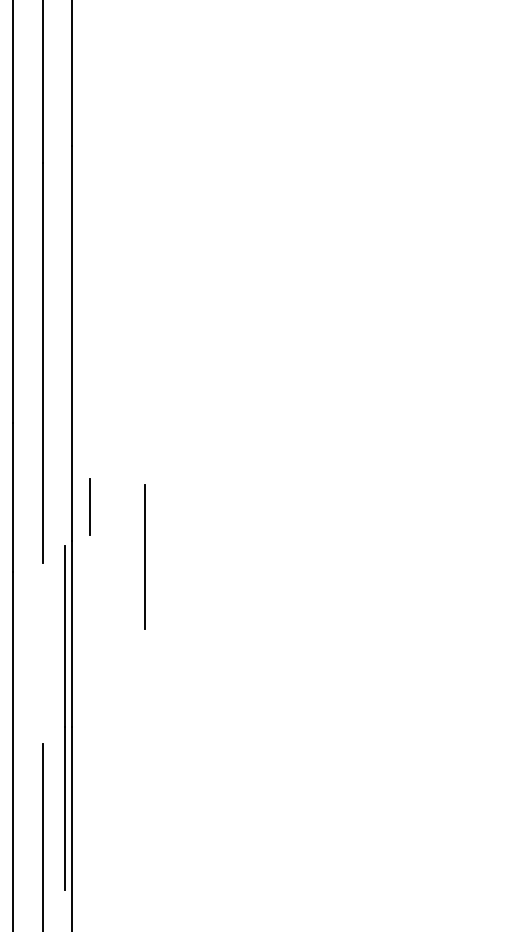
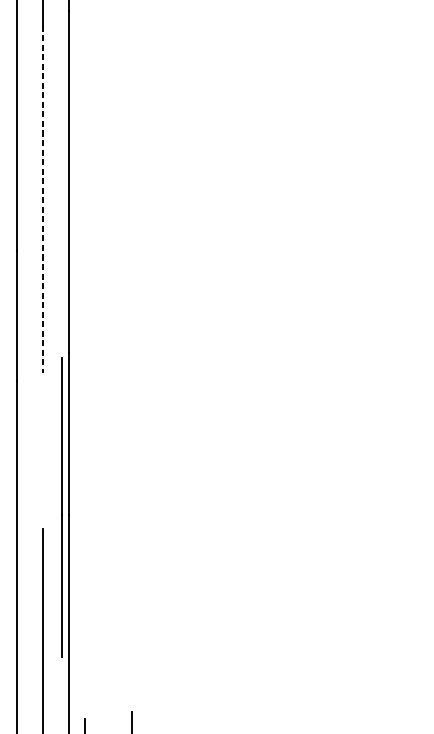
line: (42, 363) -> (43, 199), solid -> dashed
line: (89, 506) -> (83, 323), removed
line: (144, 557) -> (131, 367), removed

